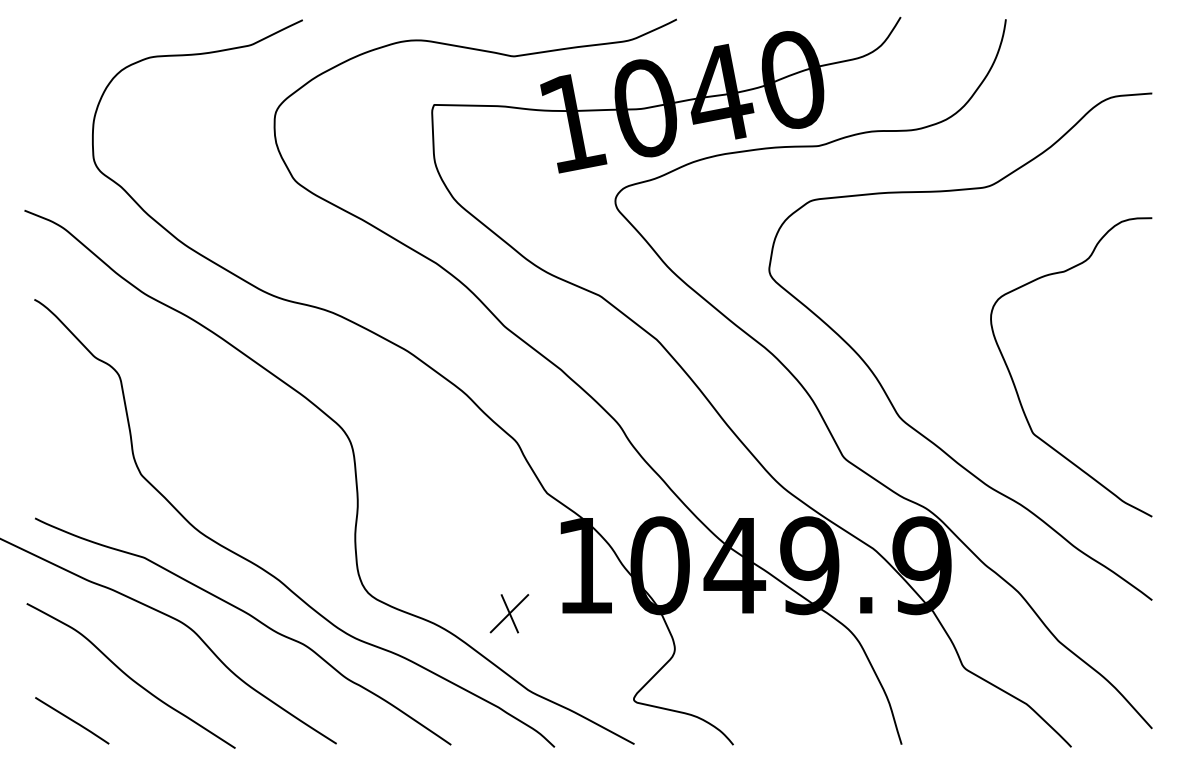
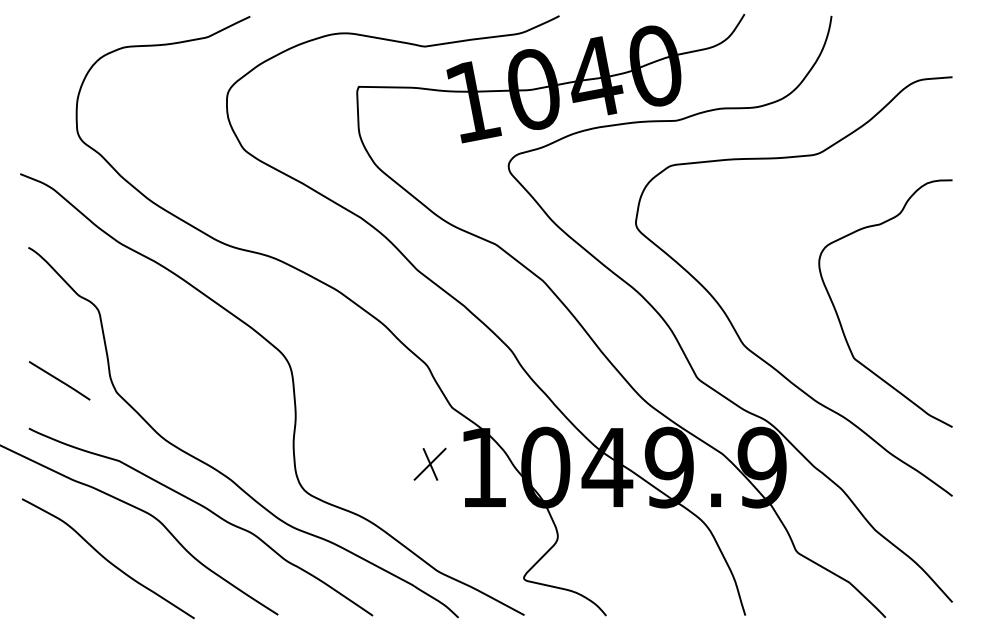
part: (508, 612) -> (429, 463), moved
line: (72, 720) -> (59, 380), moved

